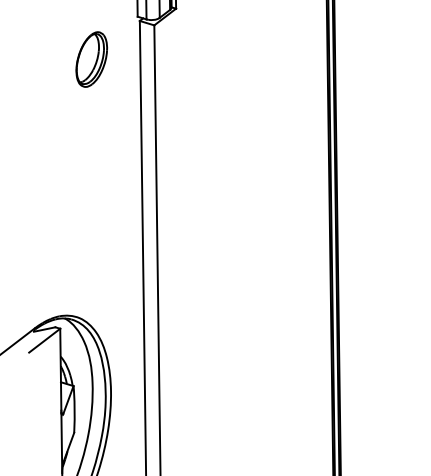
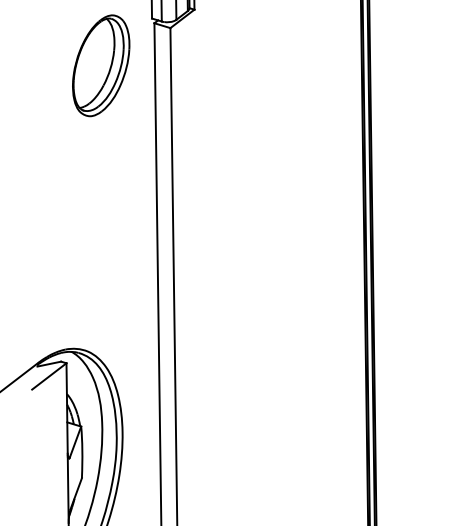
part: (91, 59) -> (101, 65), size x1.67

